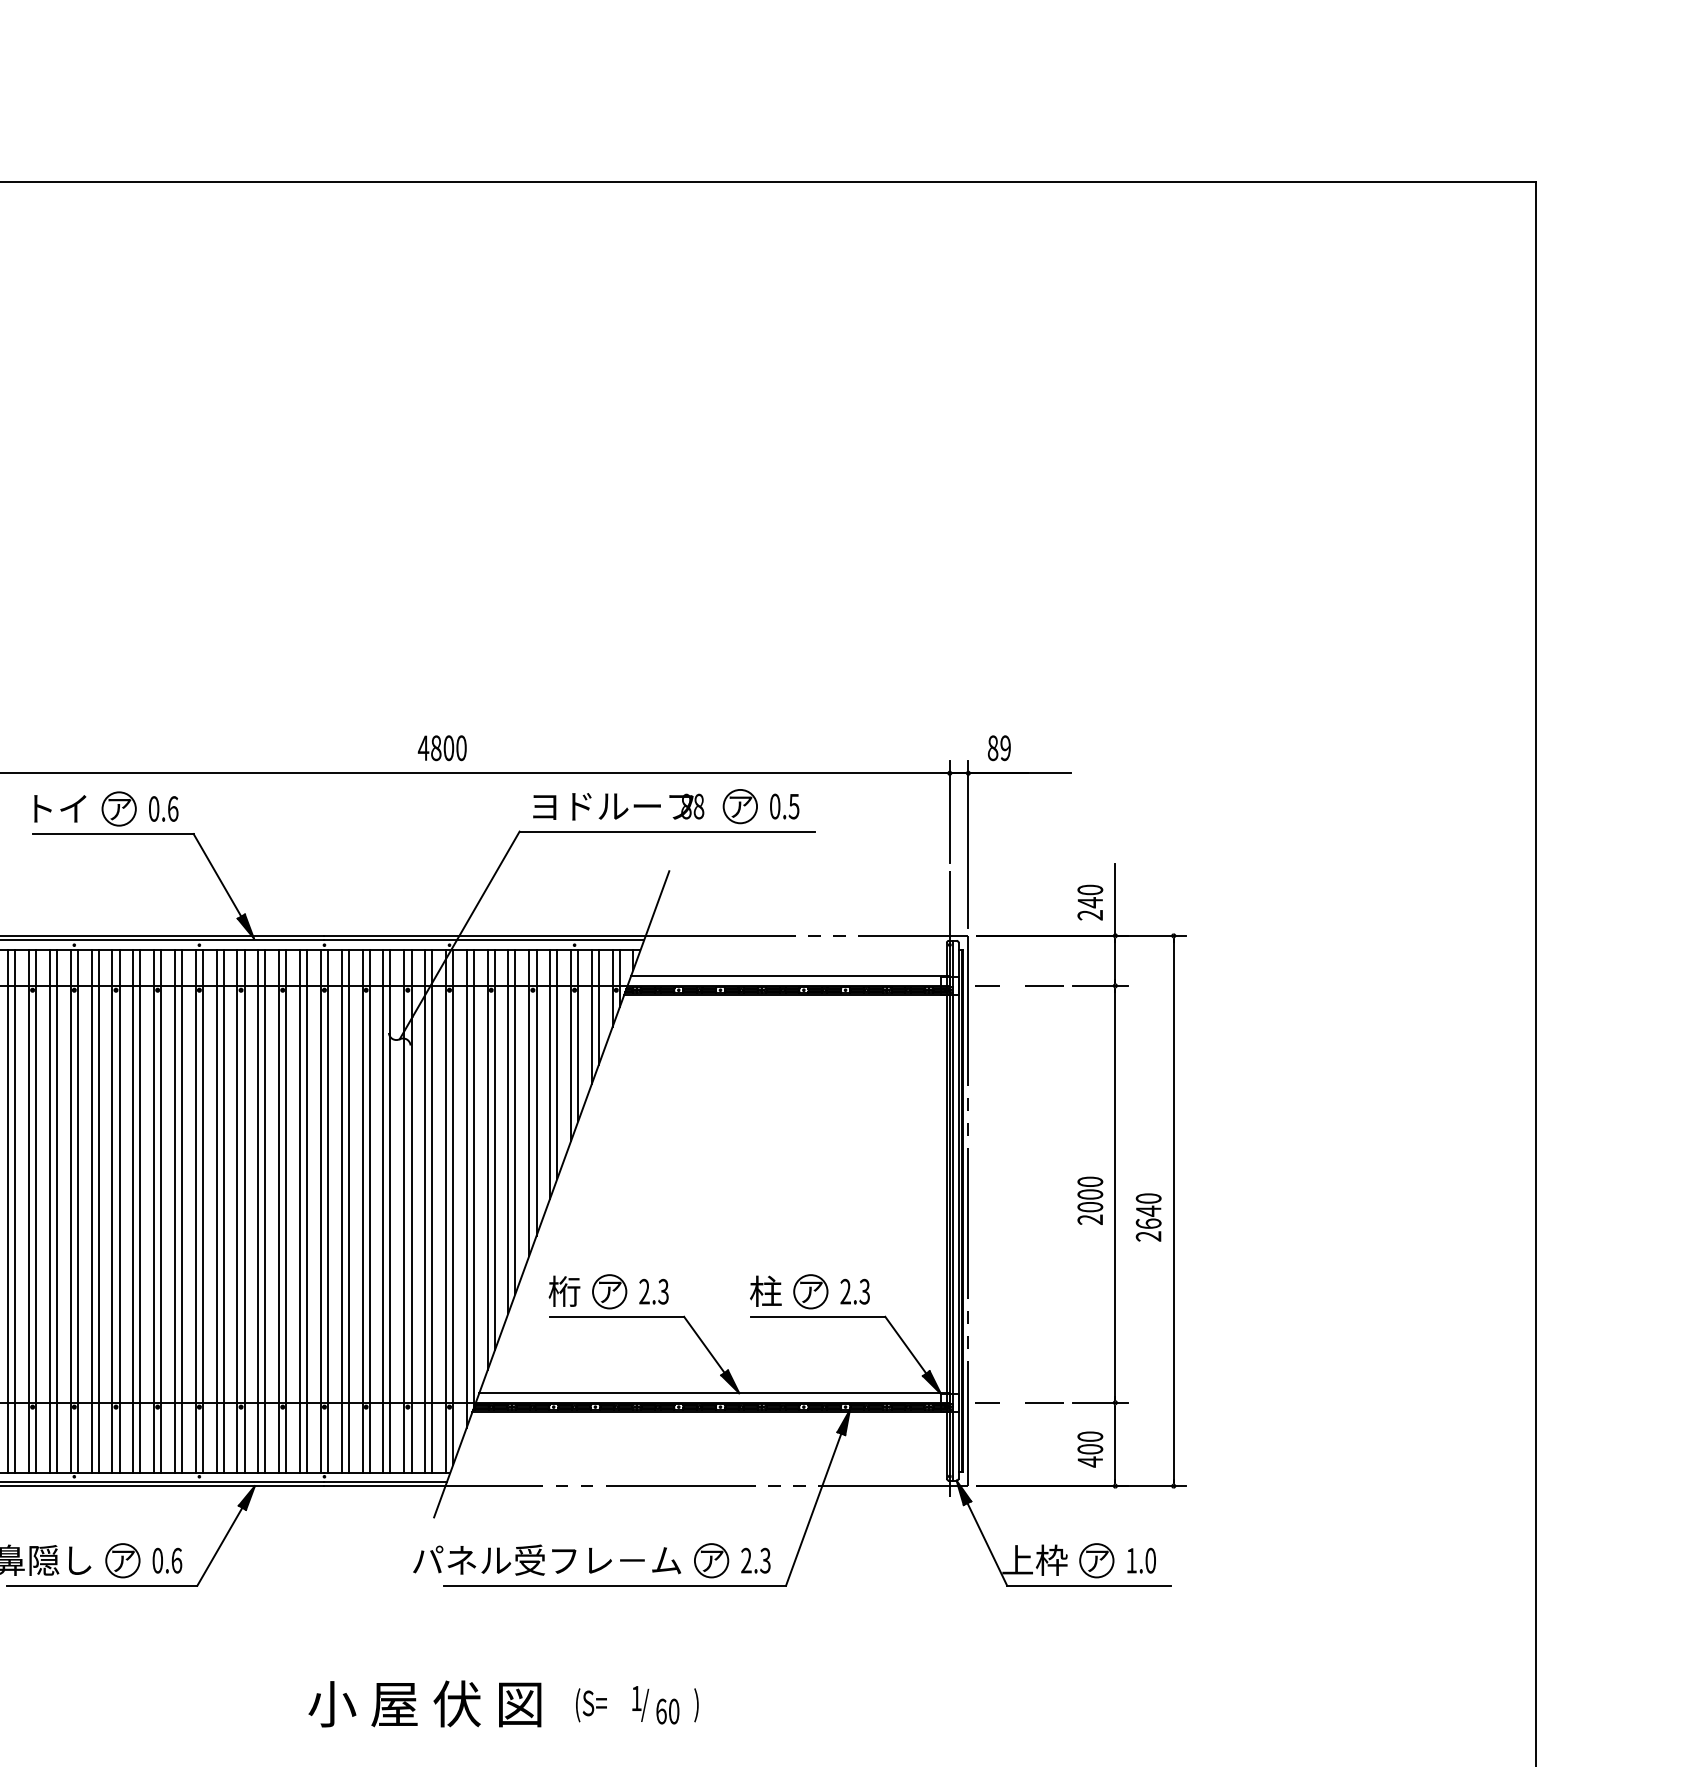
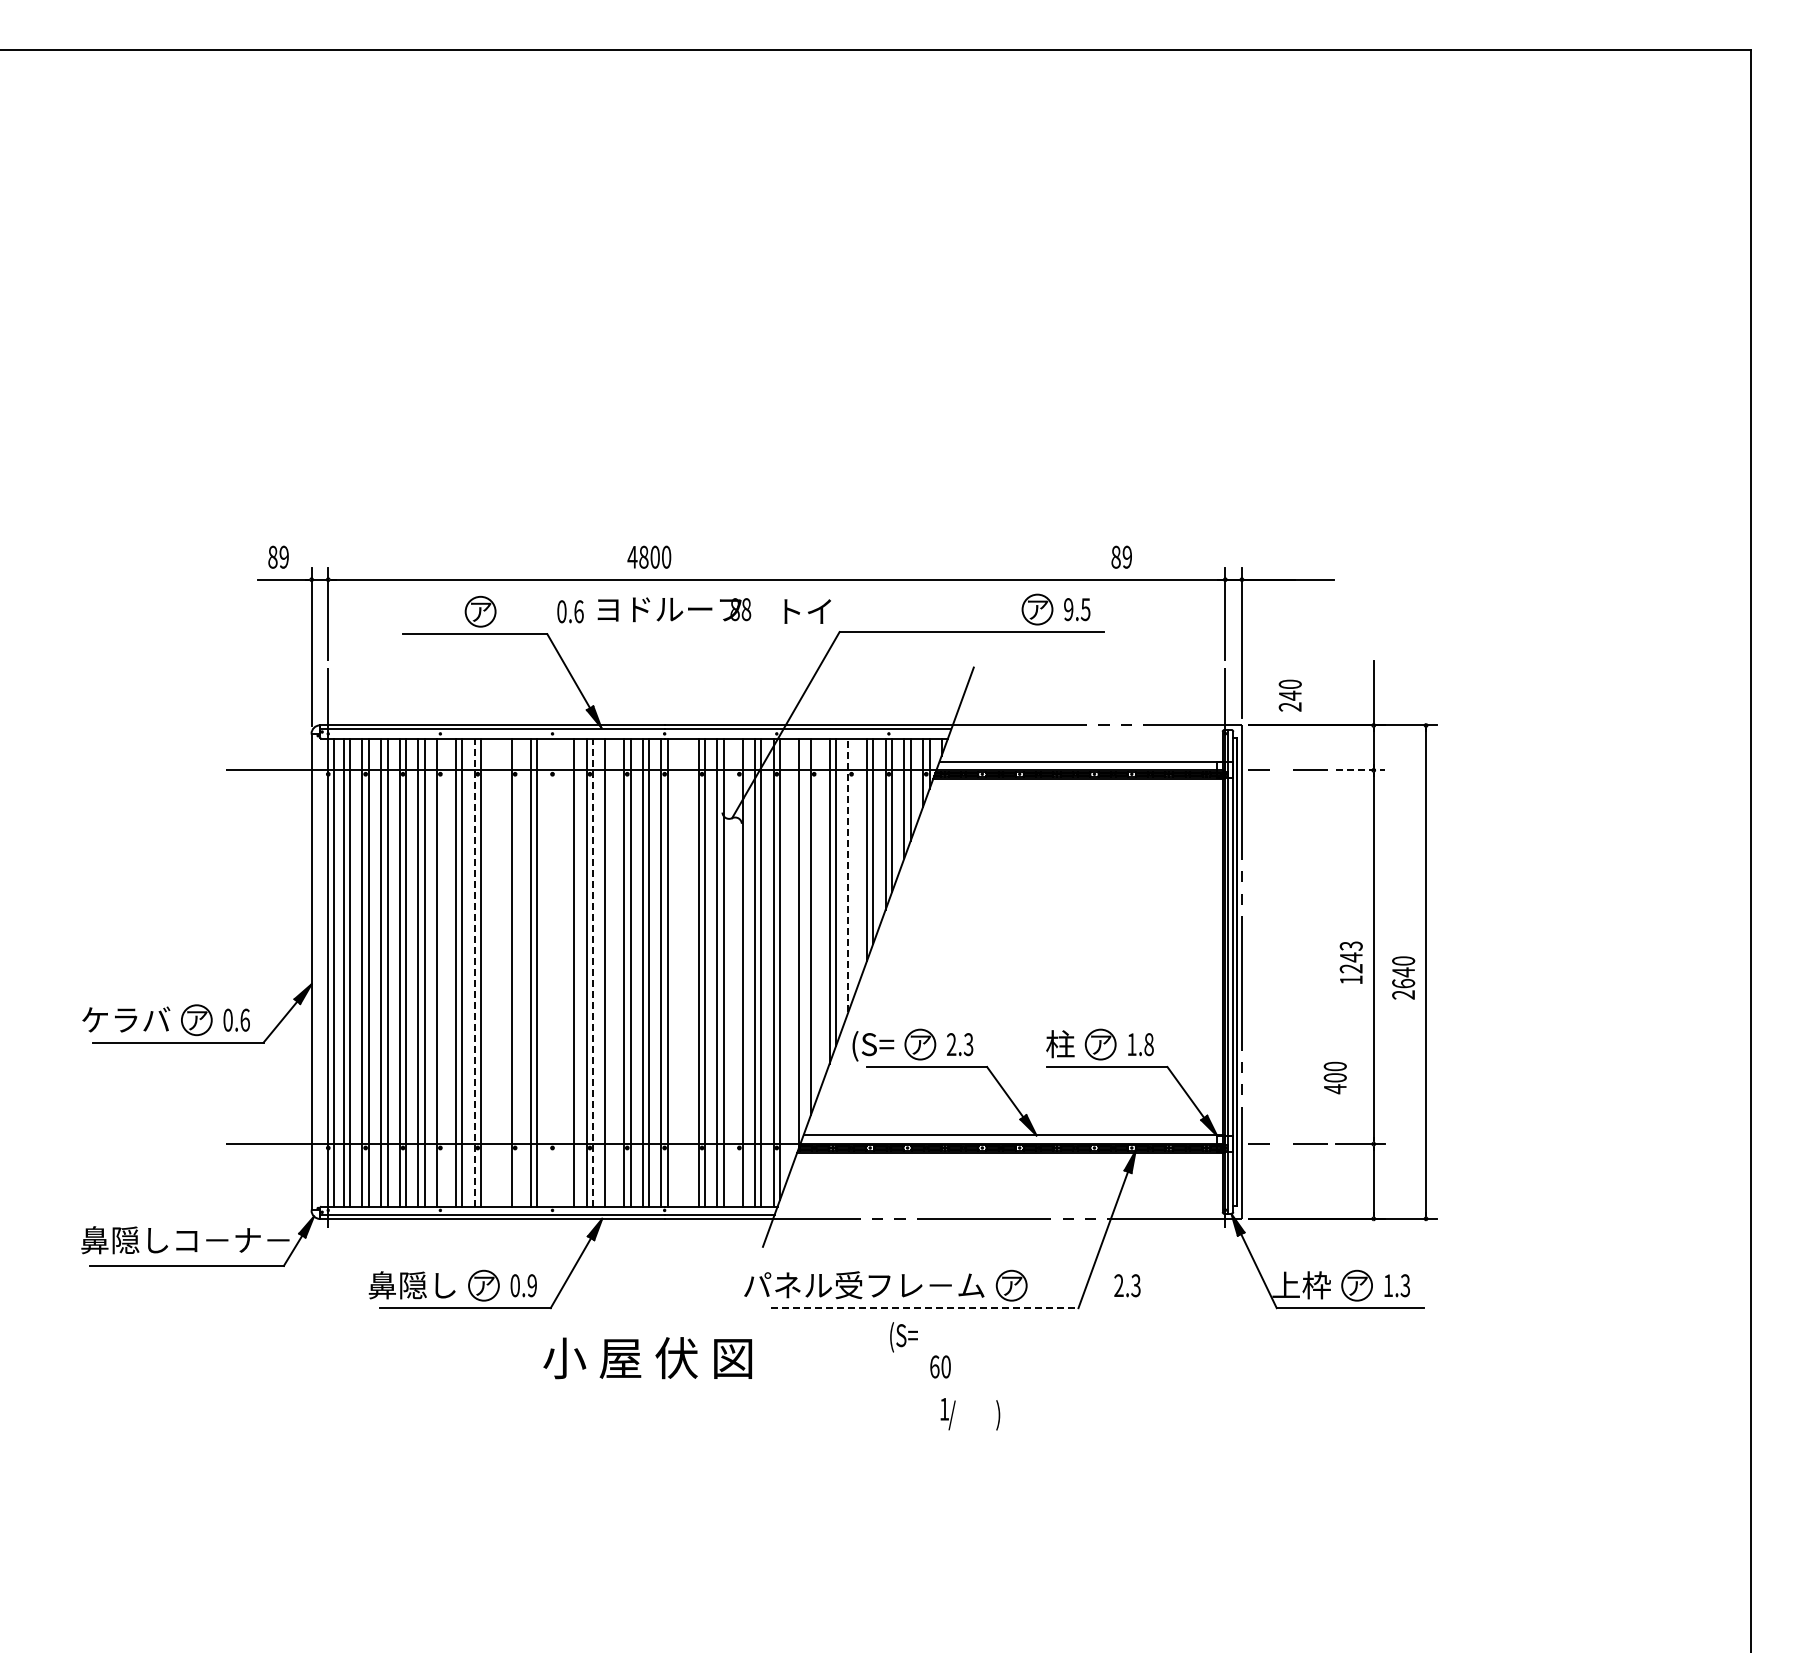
text: (442, 747) -> (649, 556), moved
text: (999, 747) -> (1121, 556), moved
text: (618, 806) -> (674, 609), moved
text: (774, 806) -> (1068, 609), 0.5 -> 9.5
text: (59, 808) -> (807, 611), moved
text: (163, 808) -> (570, 611), moved
text: (1089, 902) -> (1289, 695), moved
line: (1100, 986) -> (1360, 770), solid -> dashed
line: (536, 1093) -> (854, 866), removed
line: (529, 1103) -> (848, 875), solid -> dashed
line: (494, 1150) -> (817, 917), removed
line: (467, 1189) -> (792, 952), removed
text: (1089, 1200) -> (1350, 962), 2000 -> 1243
line: (77, 1211) -> (443, 972), removed
line: (112, 1211) -> (474, 972), solid -> dashed
line: (133, 1211) -> (493, 972), removed
line: (140, 1211) -> (499, 972), removed
line: (161, 1211) -> (518, 972), removed
line: (196, 1211) -> (549, 972), removed
line: (202, 1211) -> (555, 972), removed
line: (216, 1211) -> (567, 972), removed
line: (245, 1211) -> (593, 972), solid -> dashed
line: (265, 1211) -> (611, 972), removed
line: (342, 1211) -> (680, 972), removed
line: (348, 1211) -> (686, 972), removed
line: (404, 1211) -> (736, 972), removed
text: (855, 1291) -> (1140, 1044), 2.3 -> 1.8
text: (557, 1292) -> (873, 1045), 桁 -> (S=
text: (1089, 1448) -> (1334, 1077), moved
text: (177, 1560) -> (532, 1285), 0.6 -> 0.9
text: (755, 1560) -> (1127, 1285), moved
text: (1150, 1560) -> (1405, 1285), 1.0 -> 1.3
line: (614, 1586) -> (924, 1308), solid -> dashed
text: (424, 1704) -> (647, 1358), moved
text: (590, 1705) -> (903, 1337), moved
text: (667, 1711) -> (940, 1366), moved

